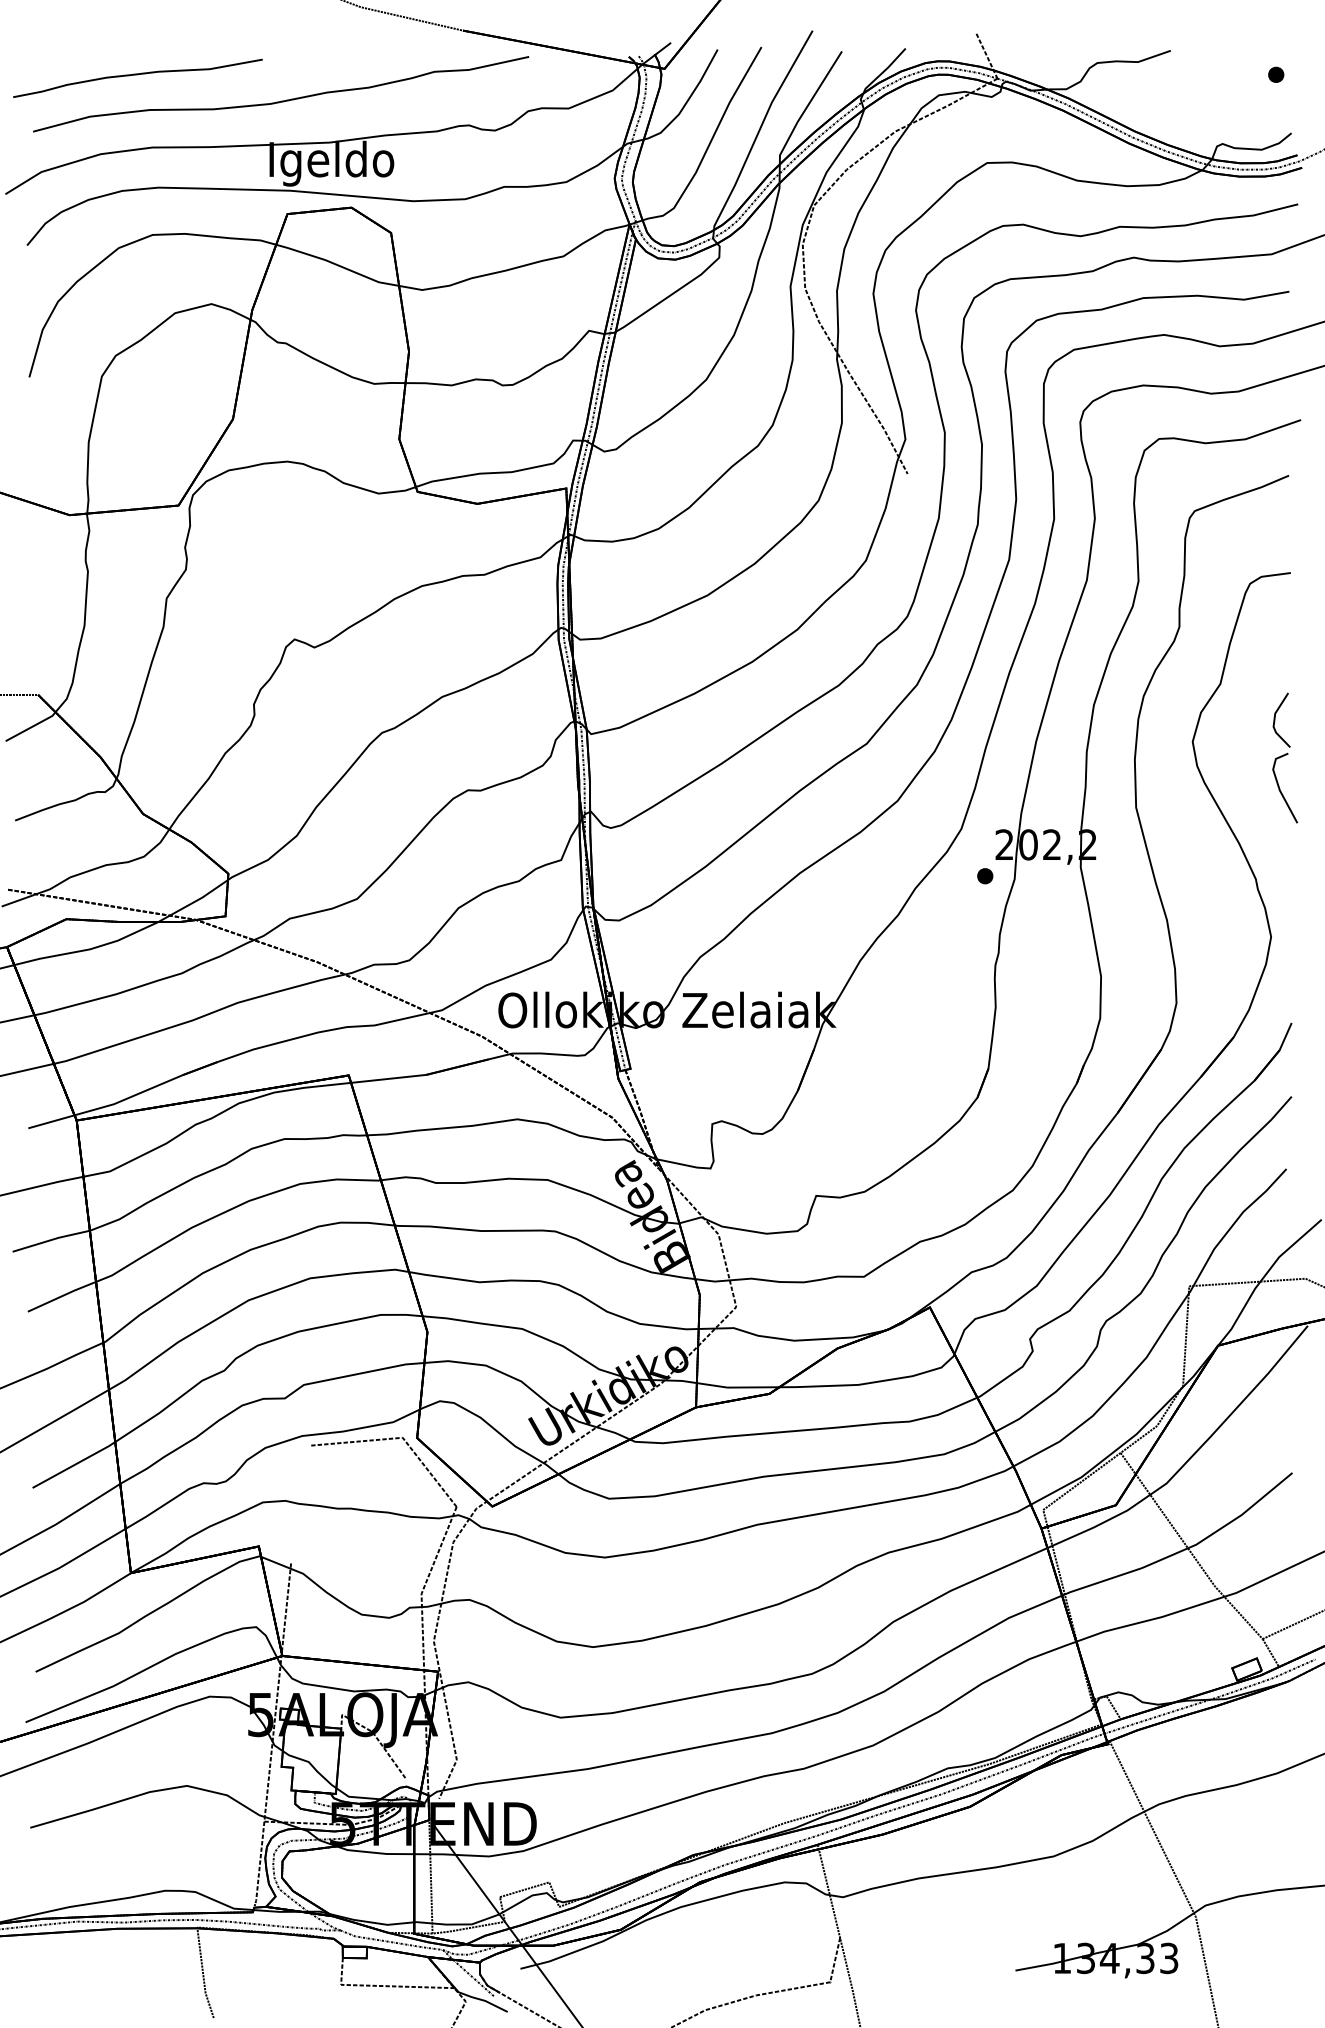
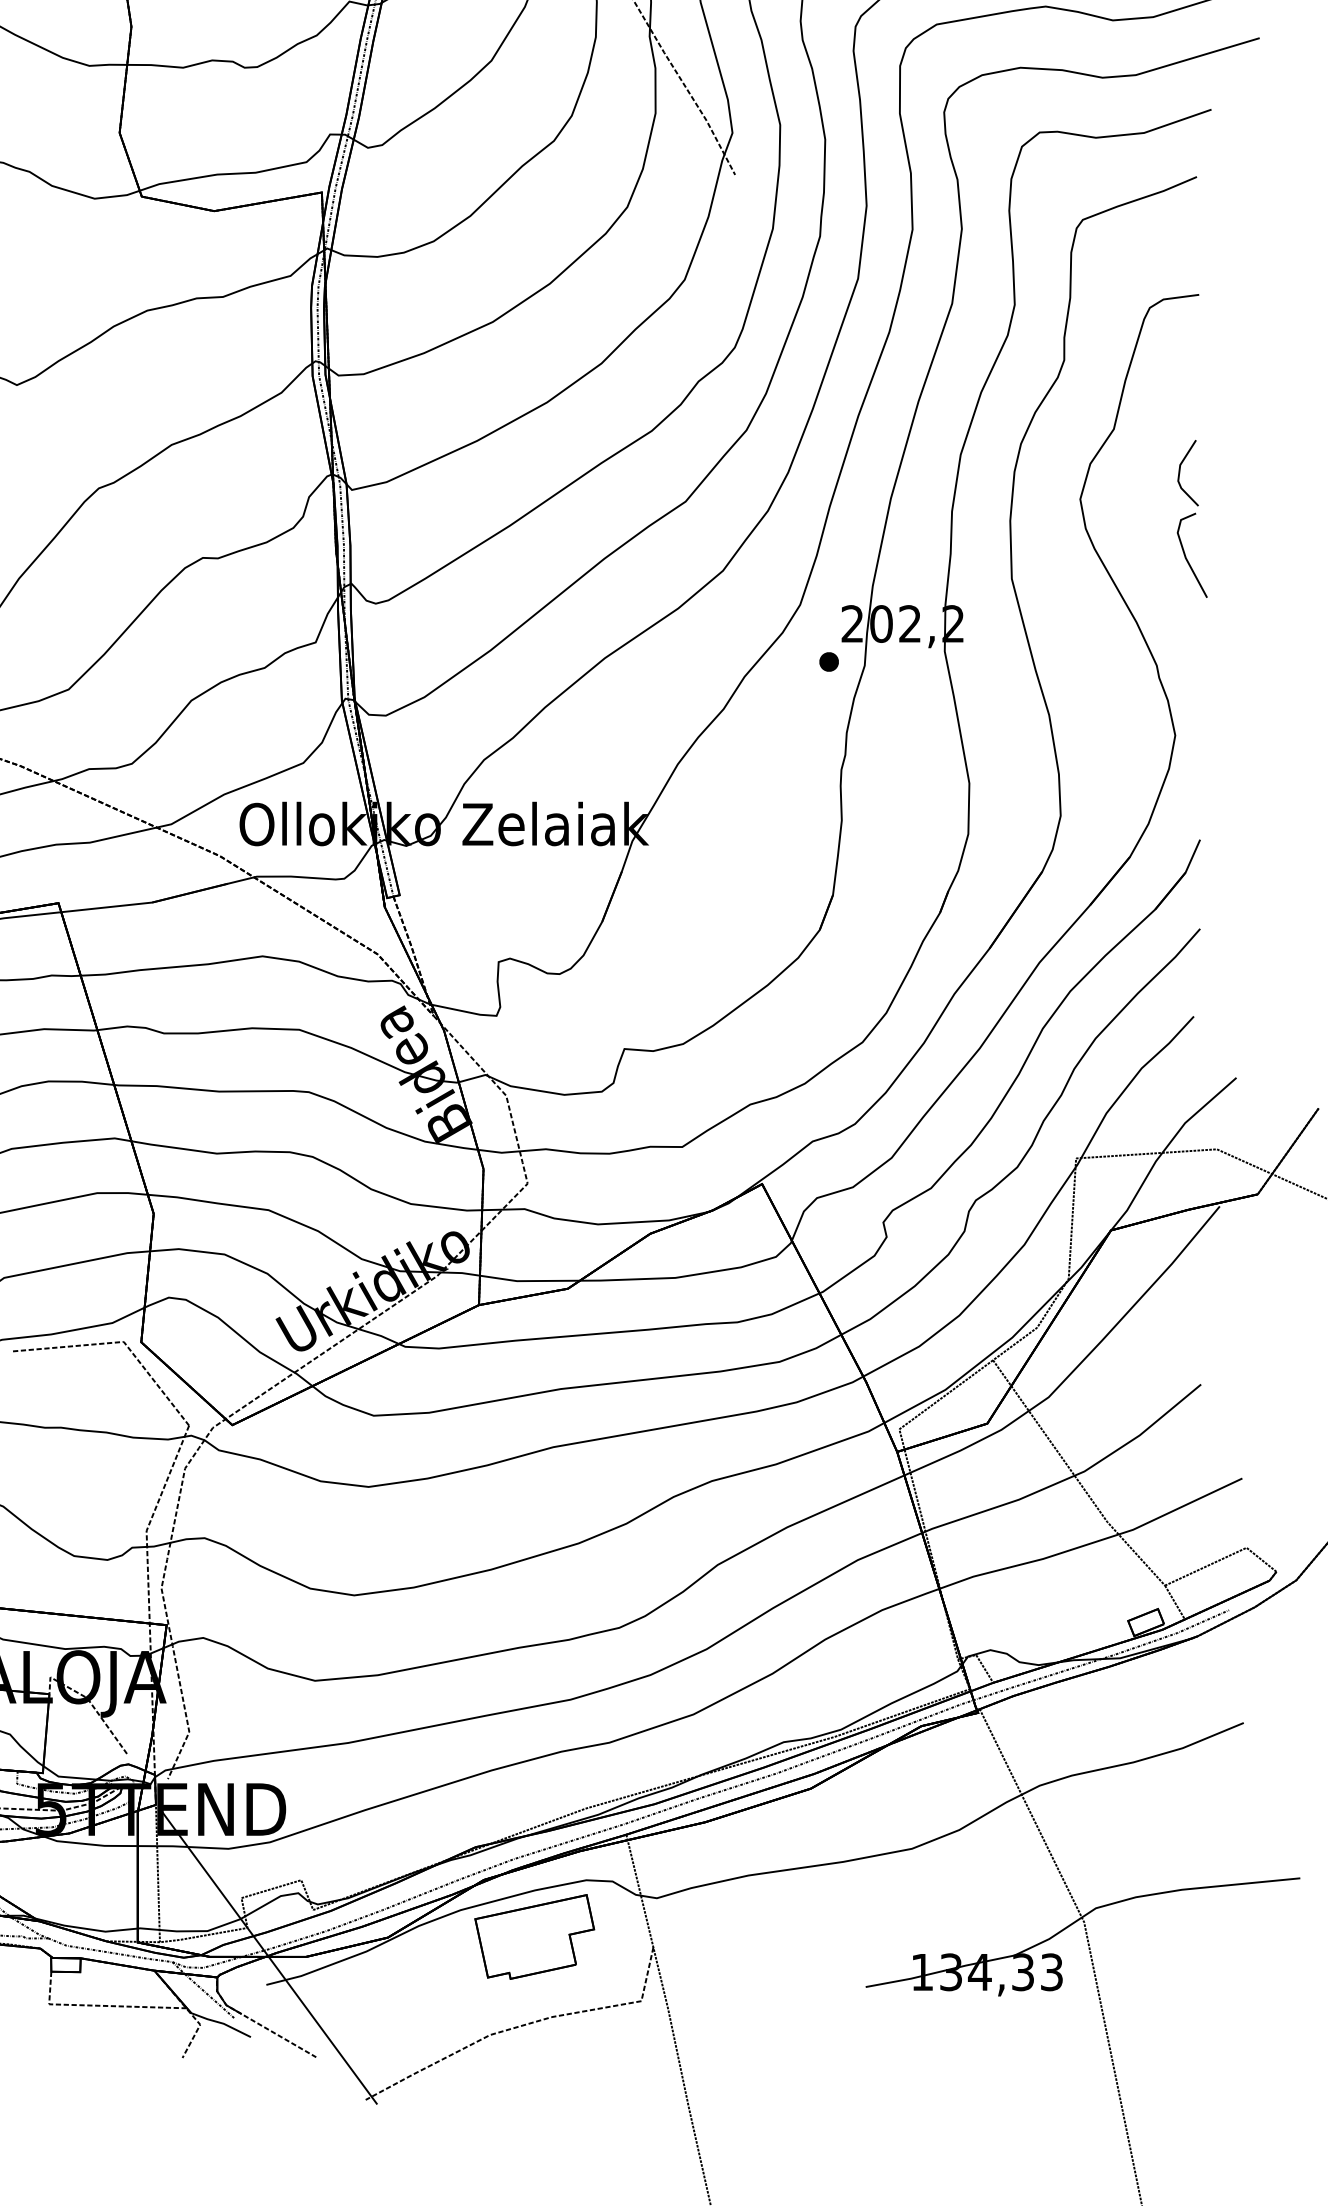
part: (742, 1928) -> (535, 1936), added

